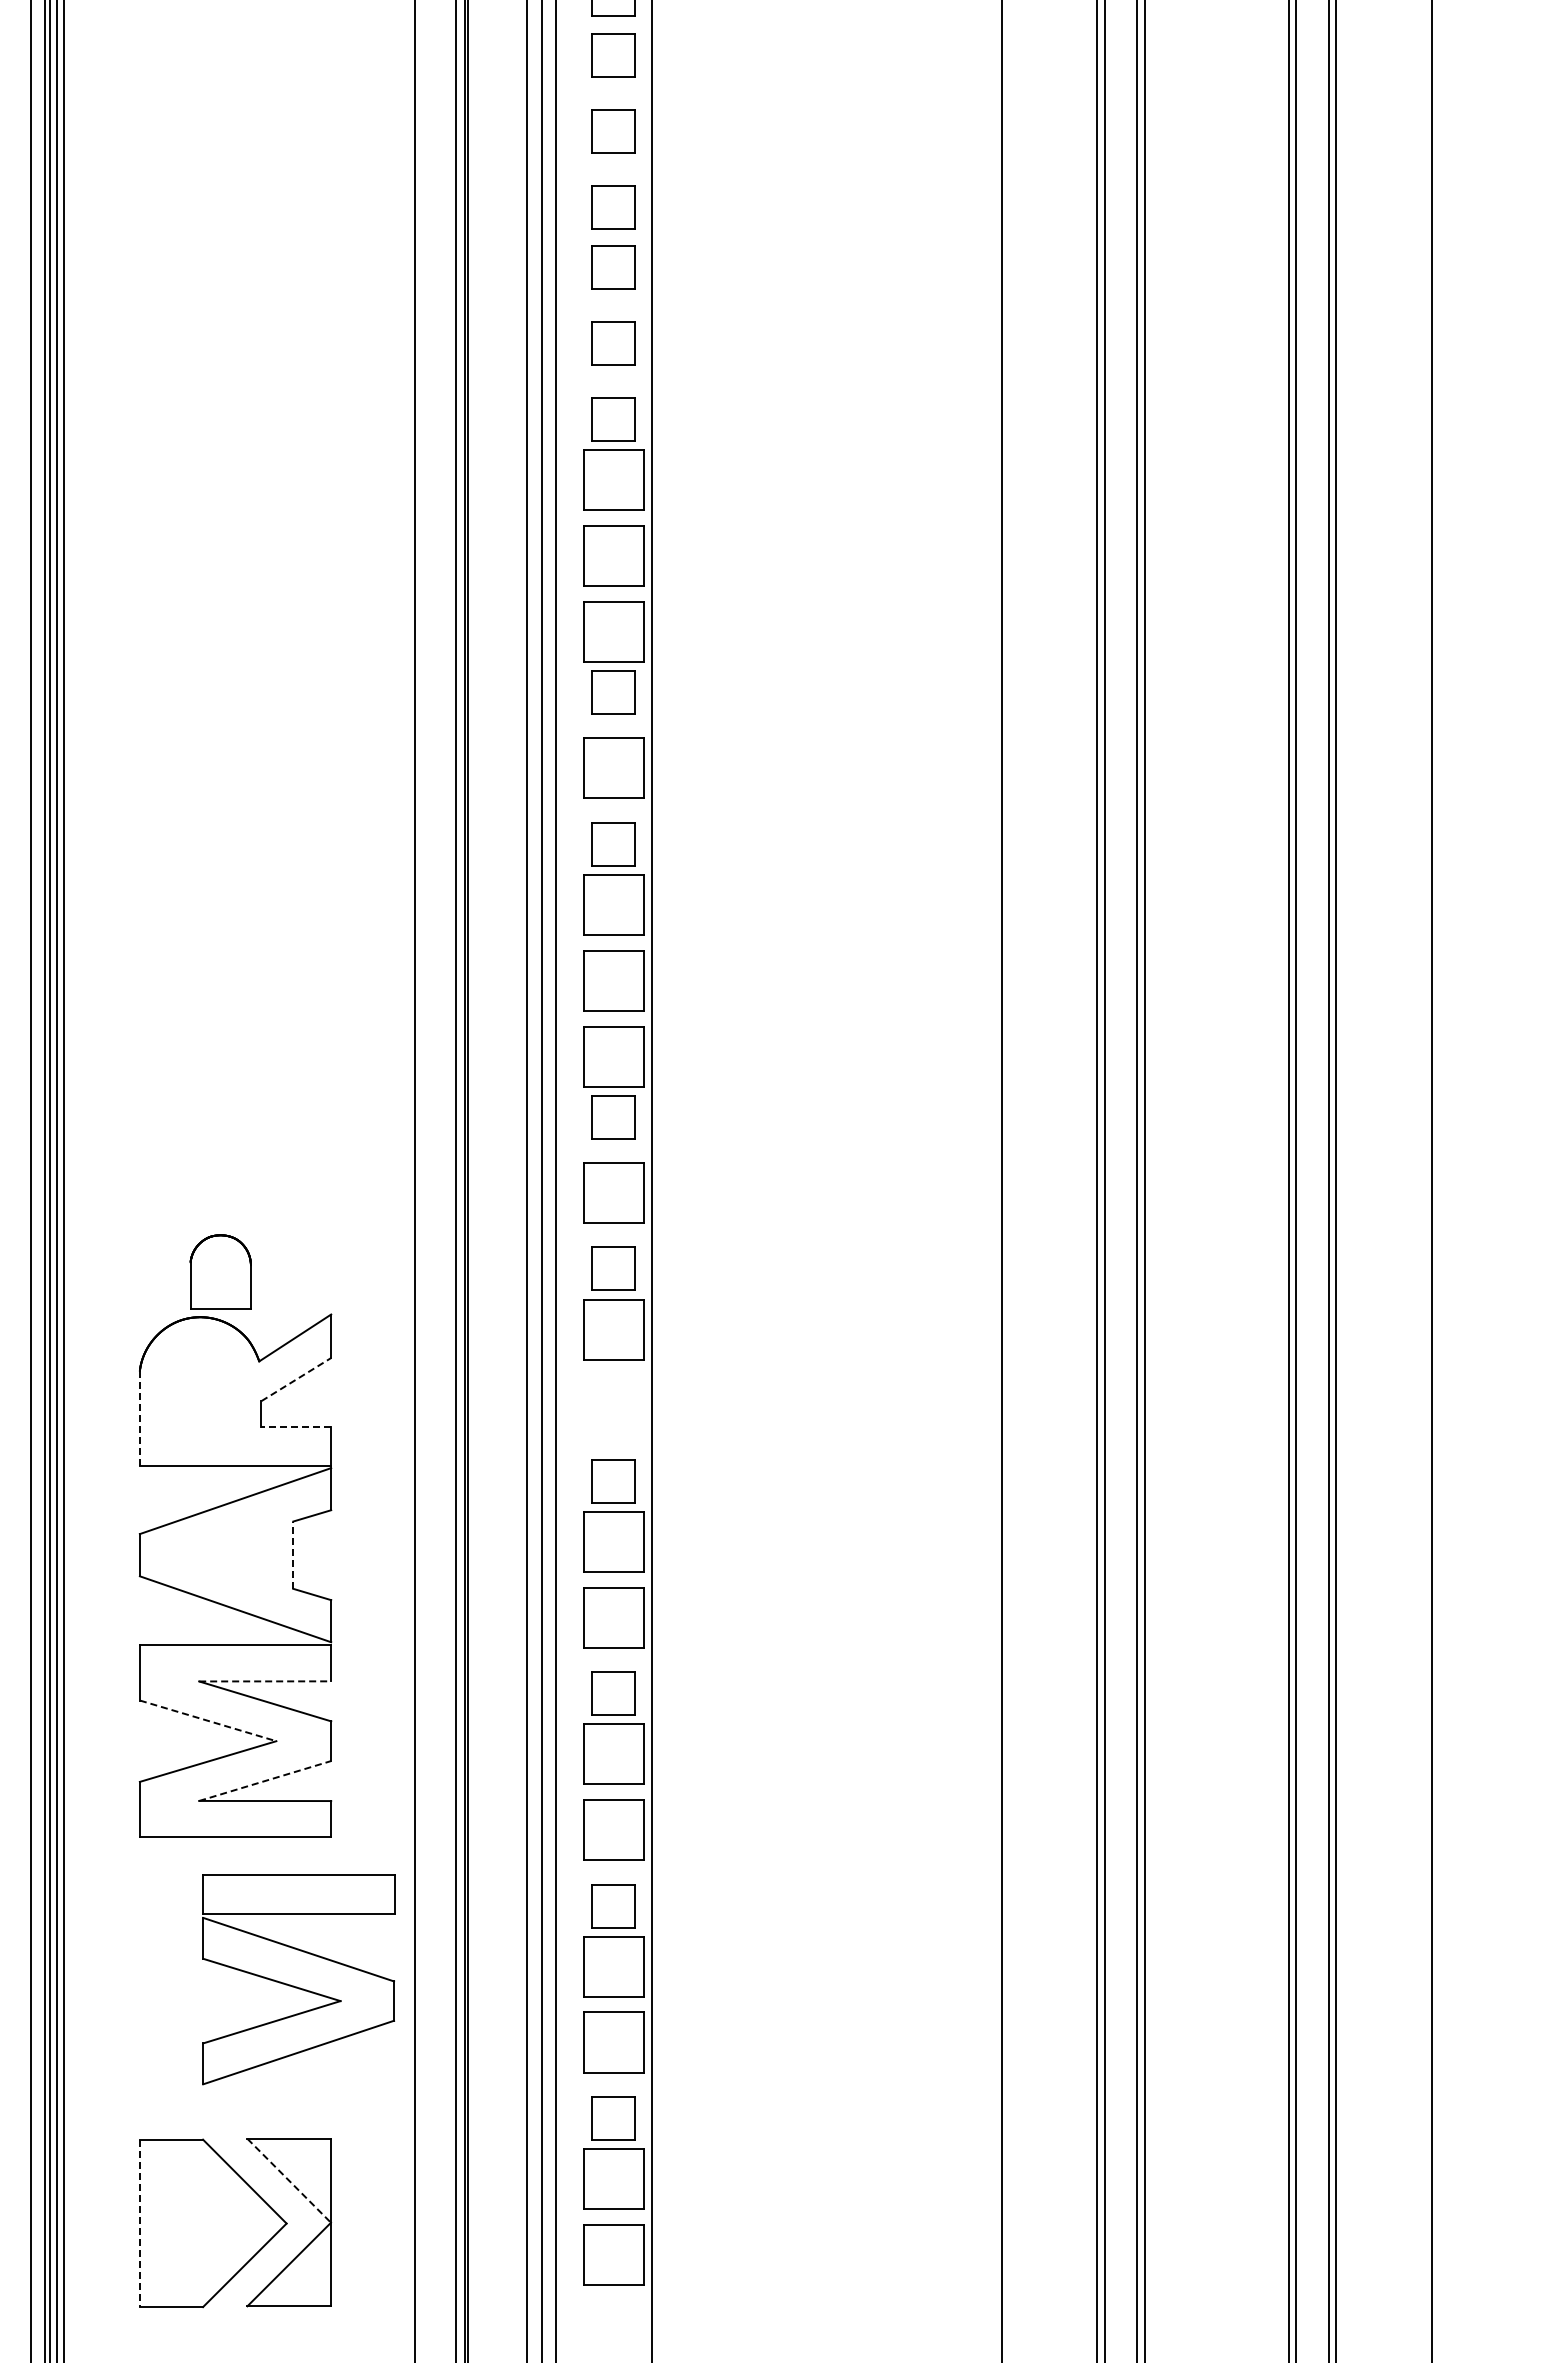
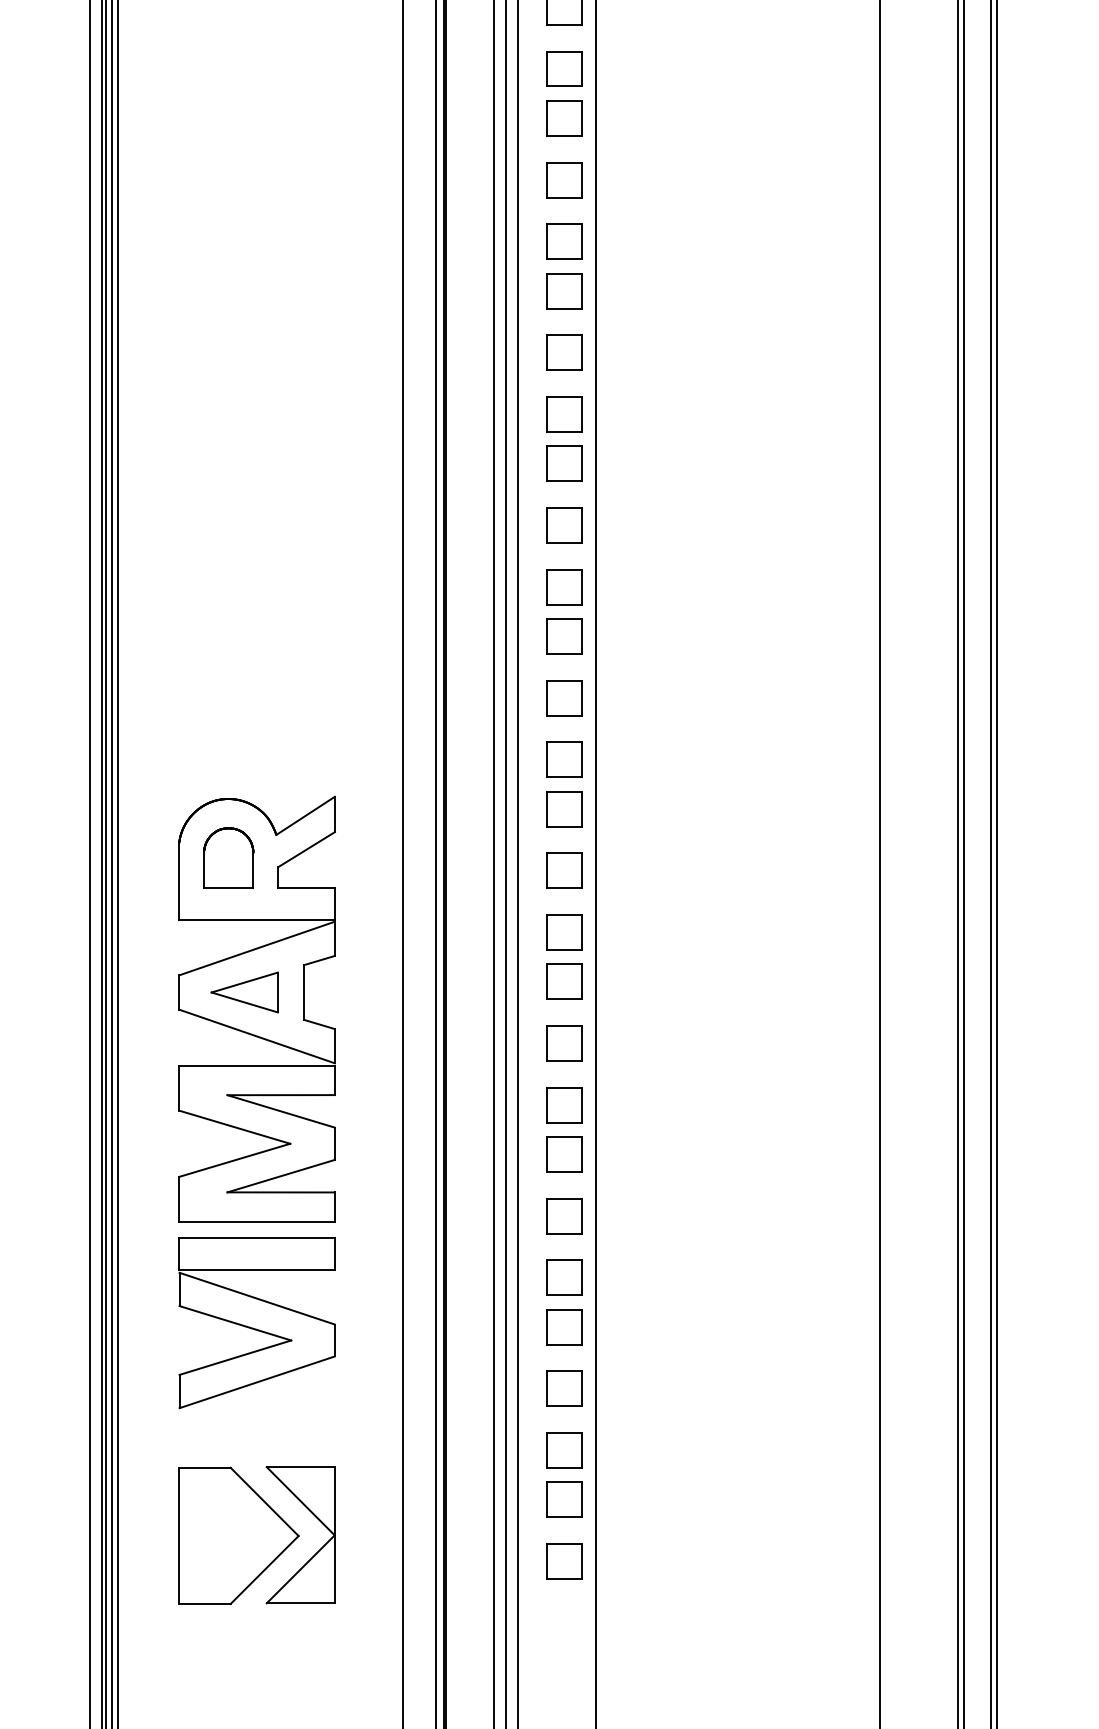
part: (613, 480) -> (564, 118), size x0.71
part: (613, 556) -> (564, 180), size x0.71
part: (613, 631) -> (564, 241), size x0.71
part: (613, 768) -> (564, 352), size x0.71
part: (613, 904) -> (564, 463), size x0.71
part: (613, 980) -> (564, 525), size x0.71
part: (613, 1056) -> (564, 586), size x0.71
part: (613, 1193) -> (564, 698), size x0.71
part: (220, 1271) -> (228, 857), moved
part: (613, 1329) -> (564, 808), size x0.71
line: (296, 1379) -> (306, 849), dashed -> solid
part: (613, 1405) -> (564, 870), added
line: (139, 1418) -> (178, 881), dashed -> solid
line: (296, 1427) -> (306, 888), dashed -> solid
part: (613, 1541) -> (564, 981), size x0.71
part: (220, 1554) -> (244, 991), added
line: (293, 1555) -> (304, 992), dashed -> solid
part: (613, 1617) -> (564, 1043), size x0.71
line: (265, 1681) -> (281, 1095), dashed -> solid
line: (208, 1721) -> (235, 1127), dashed -> solid
part: (613, 1754) -> (564, 1154), size x0.71
line: (265, 1781) -> (281, 1176), dashed -> solid
part: (613, 1830) -> (564, 1216), size x0.71
part: (613, 1966) -> (564, 1326), size x0.71
part: (298, 1979) -> (257, 1322), moved
part: (613, 2042) -> (564, 1388), size x0.71
part: (613, 2179) -> (564, 1500), size x0.71
line: (289, 2181) -> (300, 1501), dashed -> solid
line: (139, 2223) -> (178, 1535), dashed -> solid
part: (613, 2254) -> (564, 1561), size x0.71

